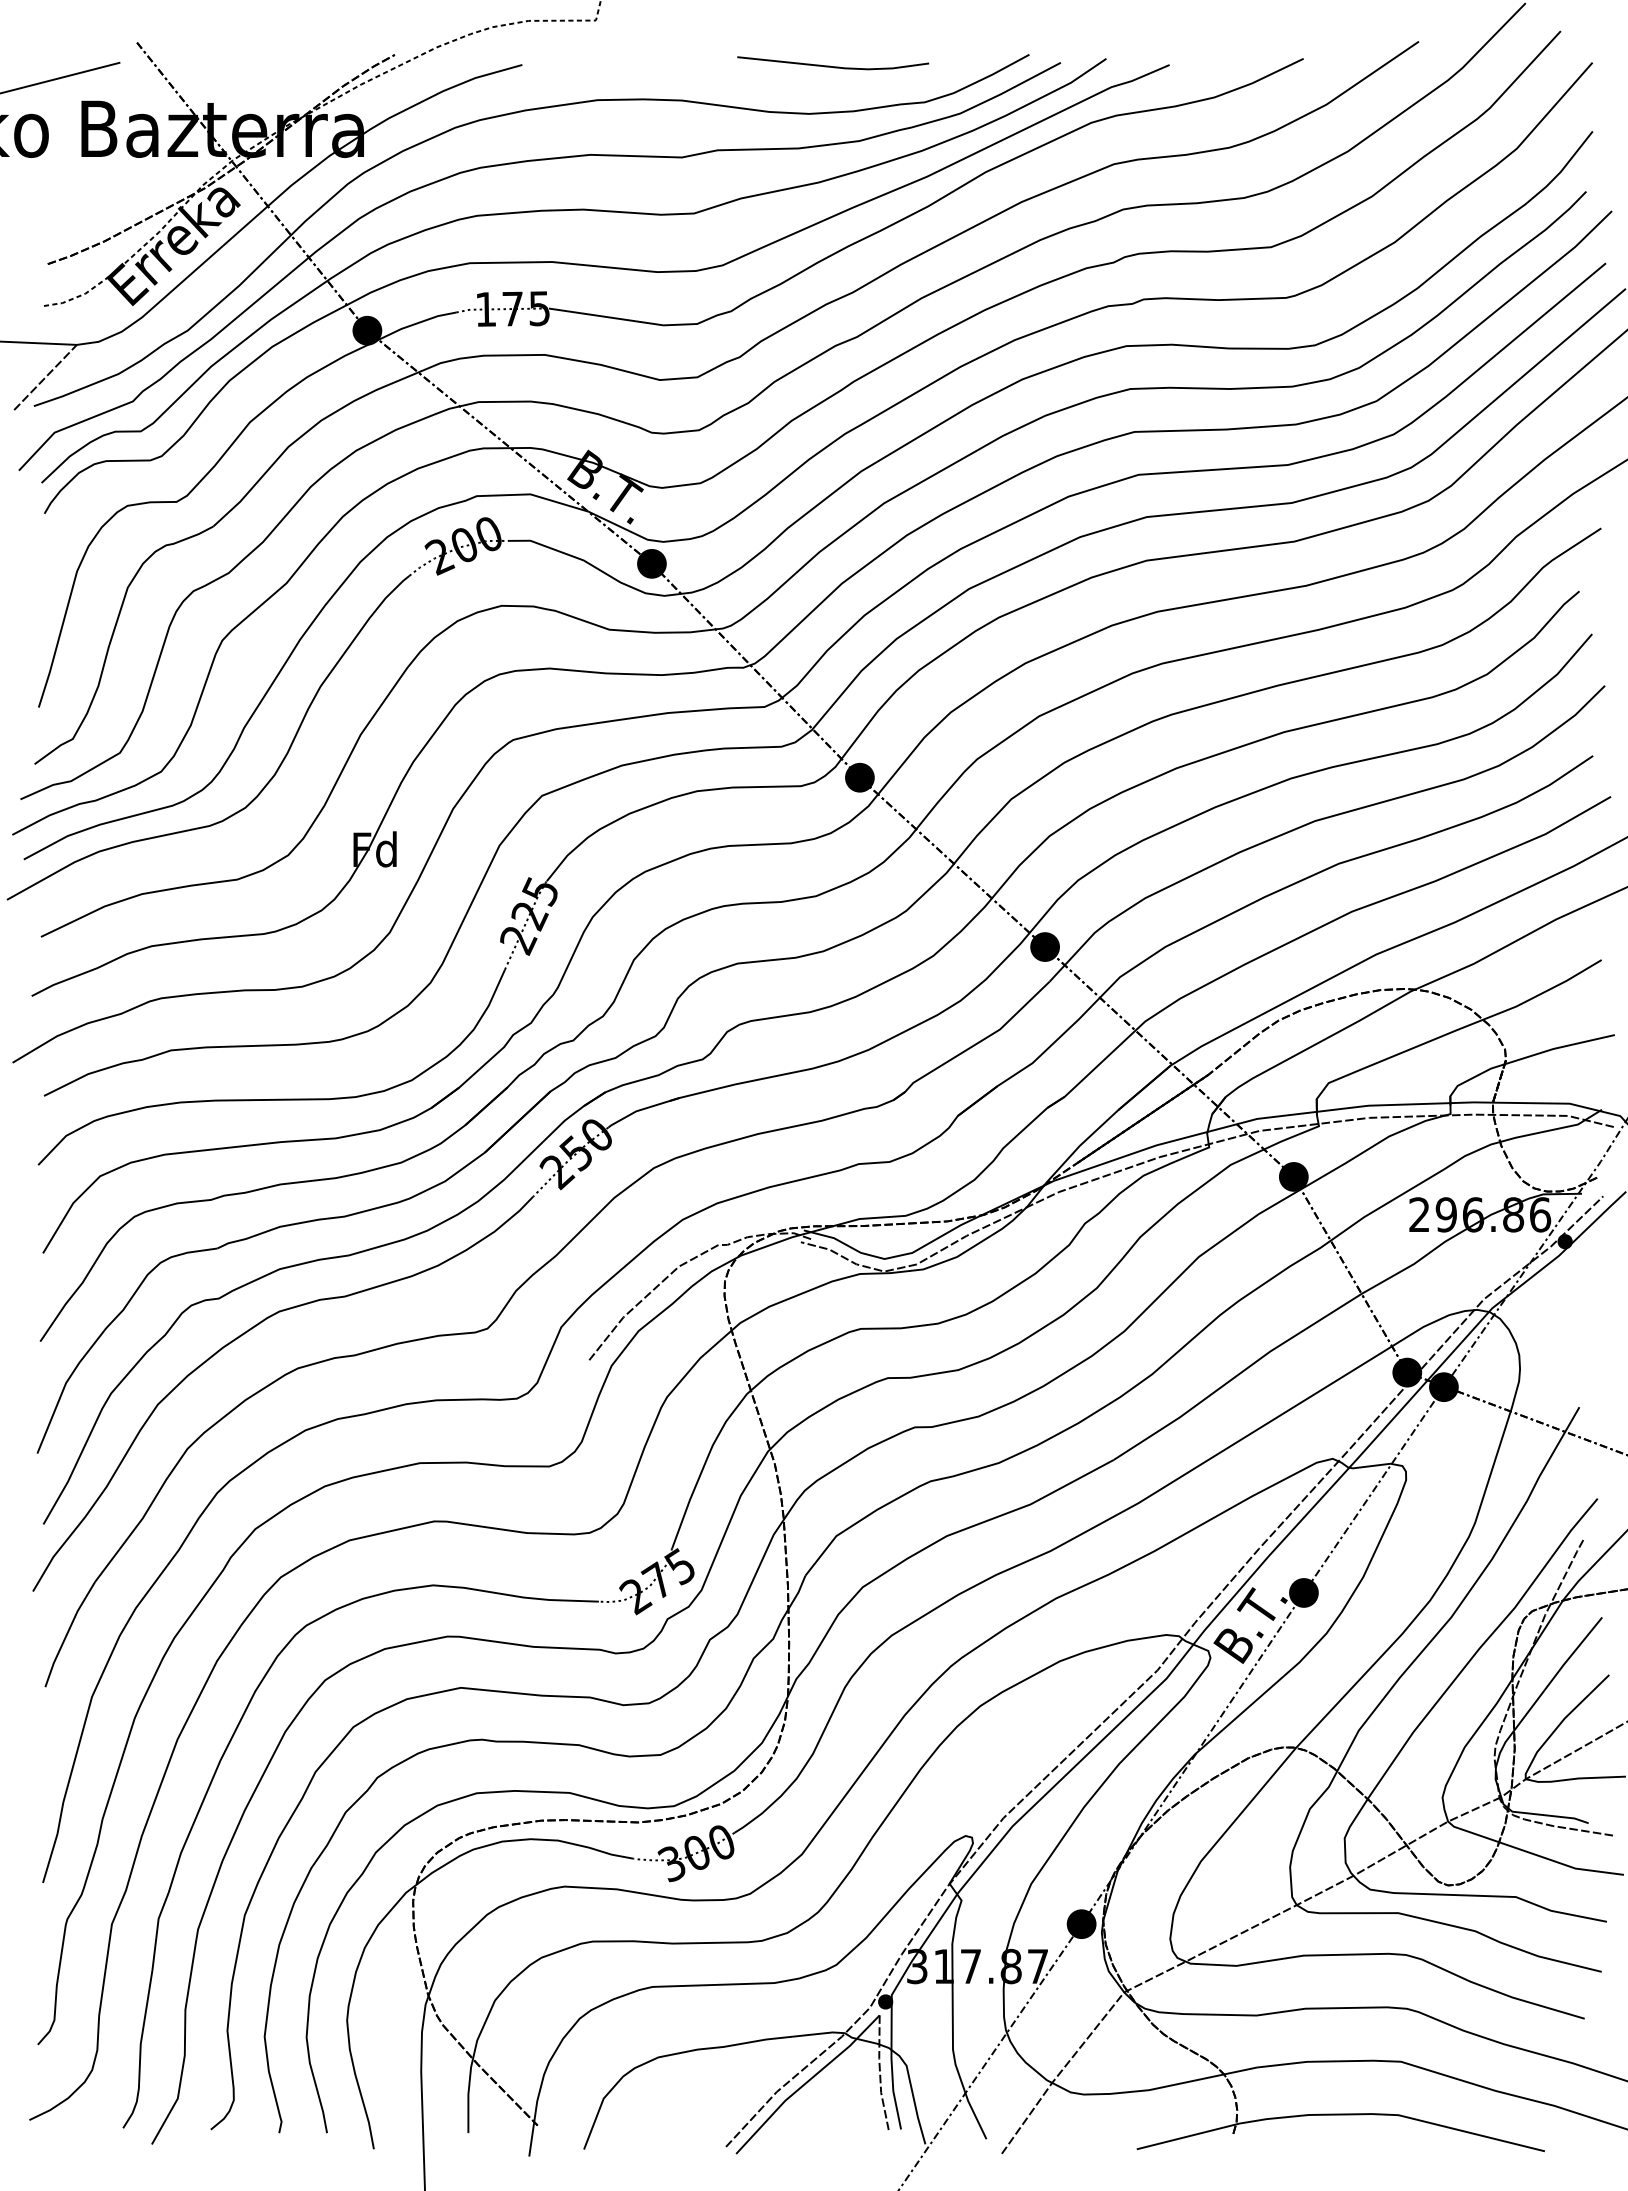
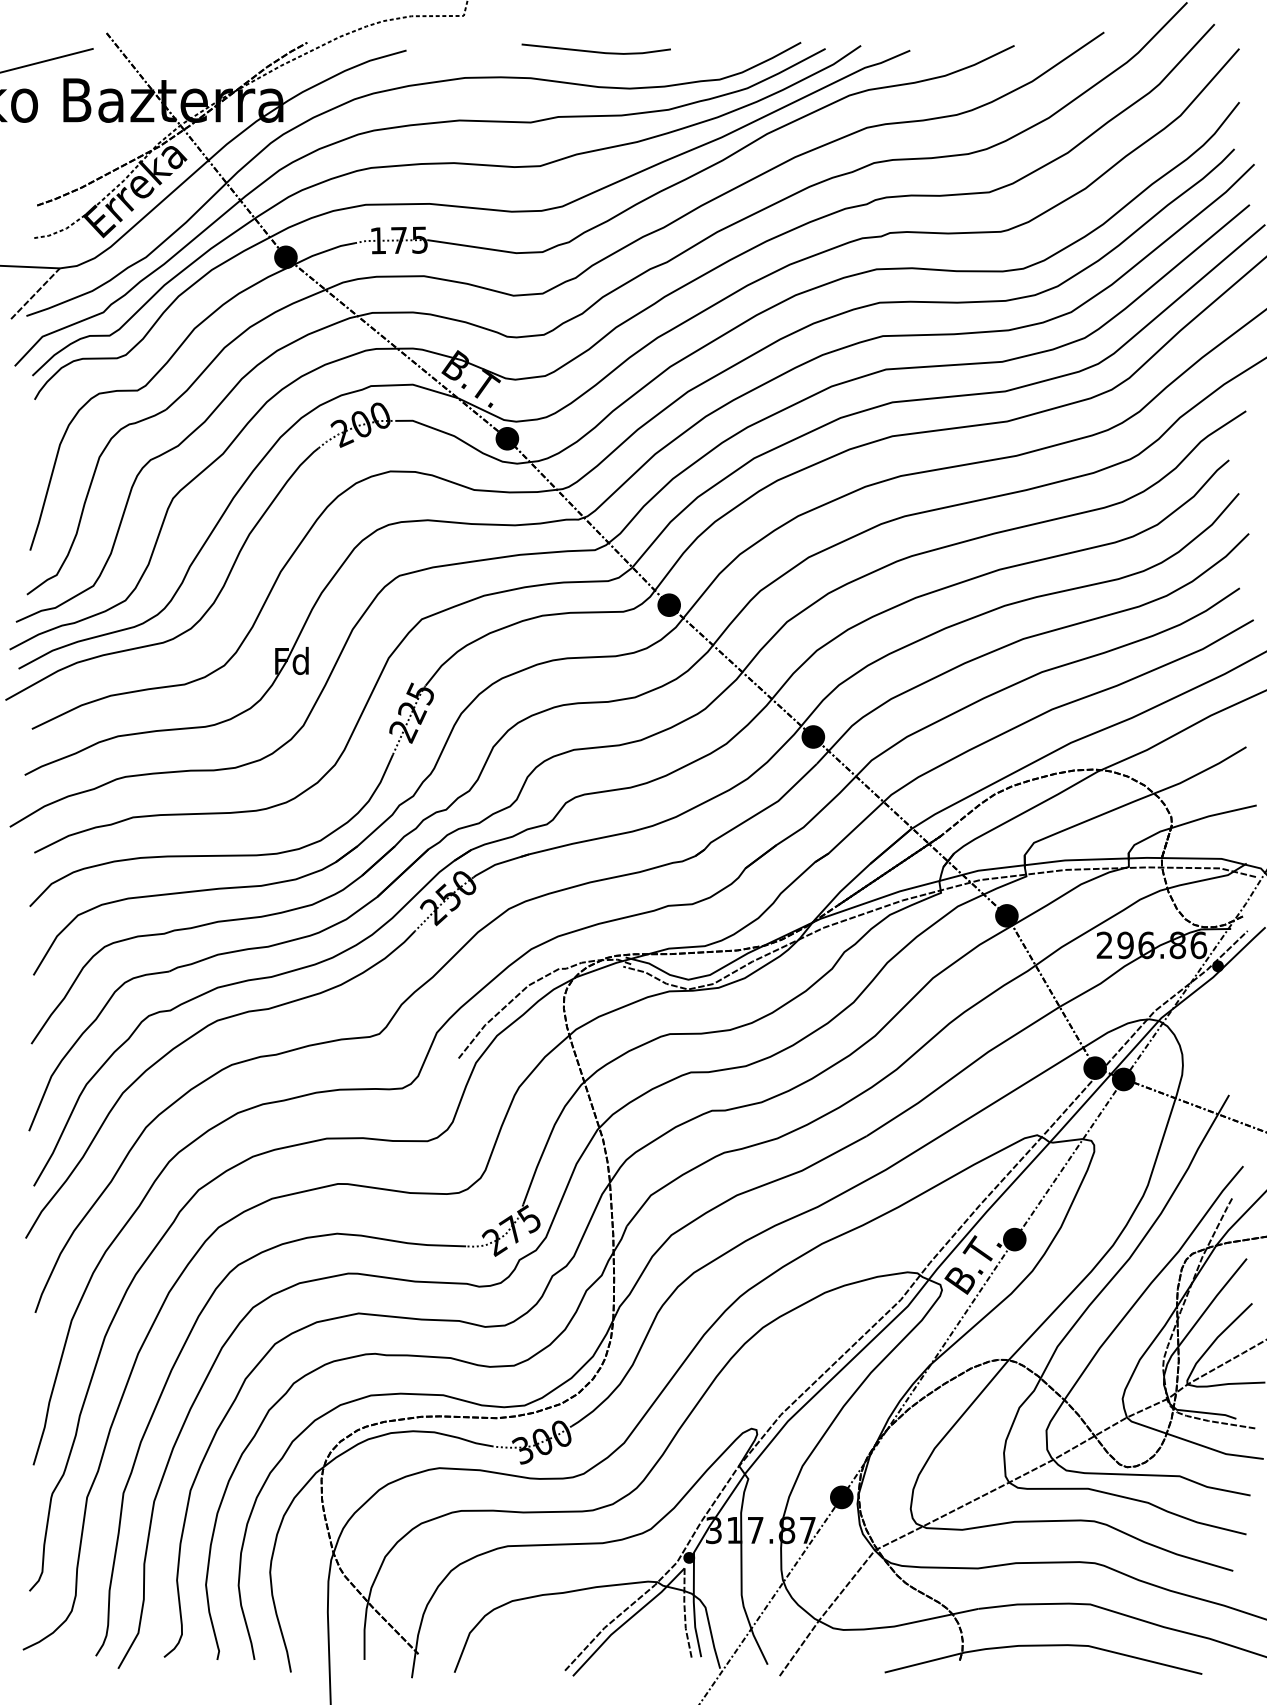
line: (833, 66) -> (596, 51), moved

